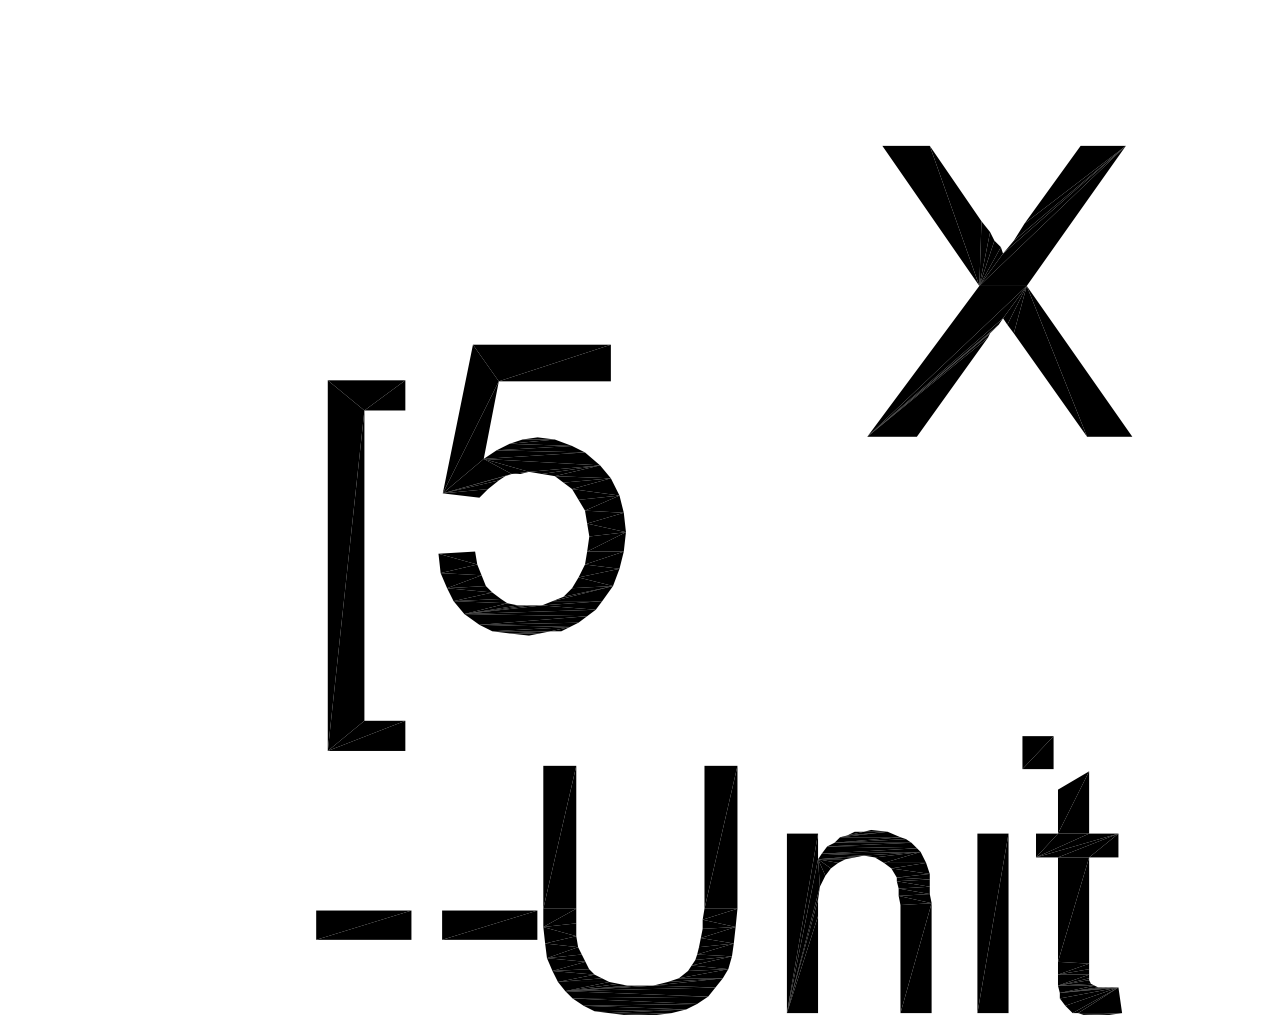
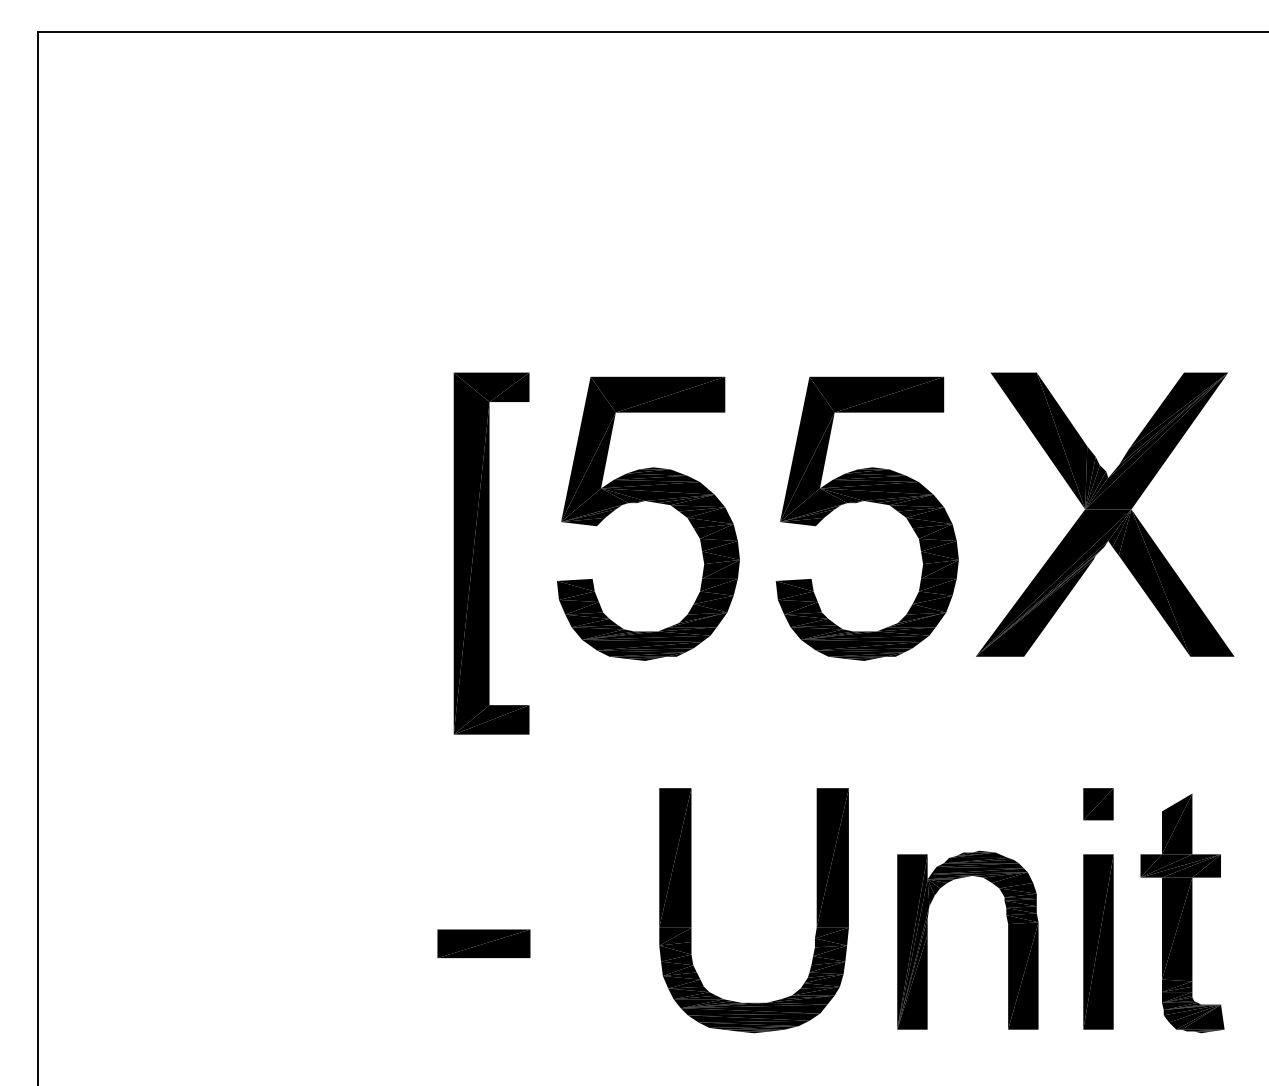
part: (1000, 291) -> (1105, 514), moved
part: (760, 473) -> (871, 502), added
part: (366, 565) -> (491, 553), moved
part: (1038, 752) -> (1098, 804), moved
part: (489, 924) -> (606, 943), removed

